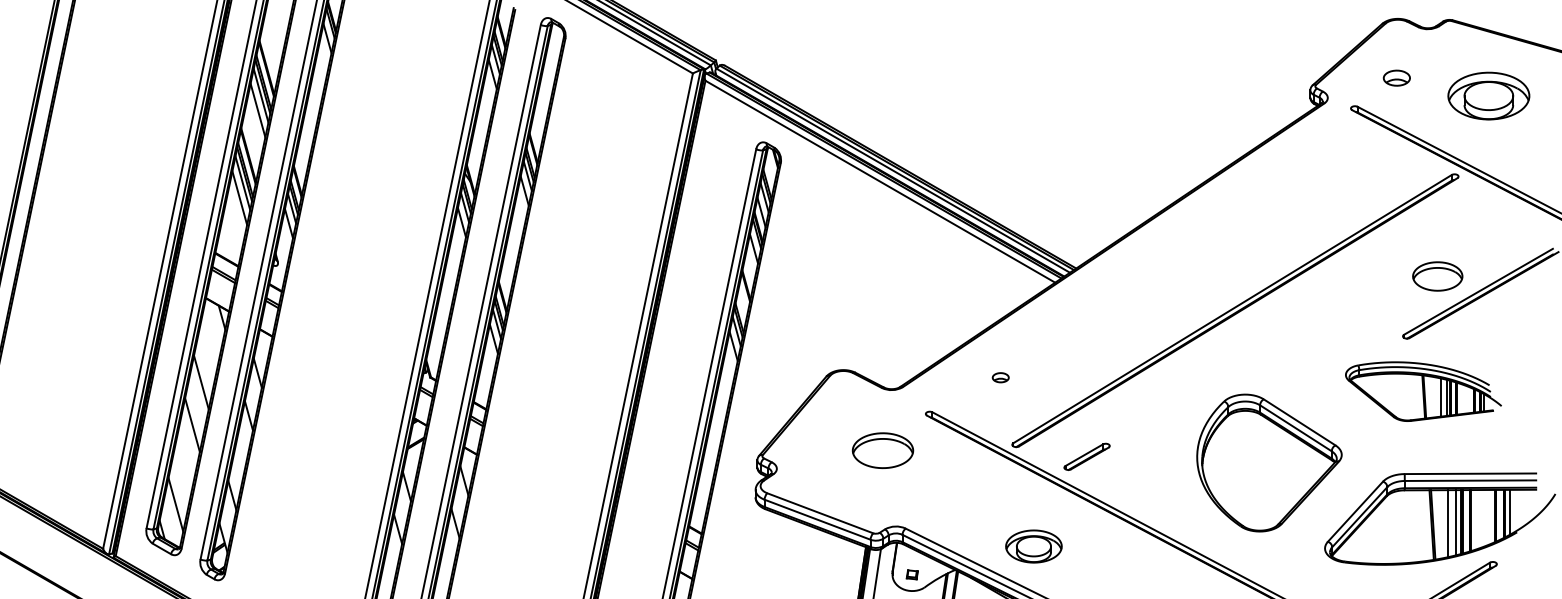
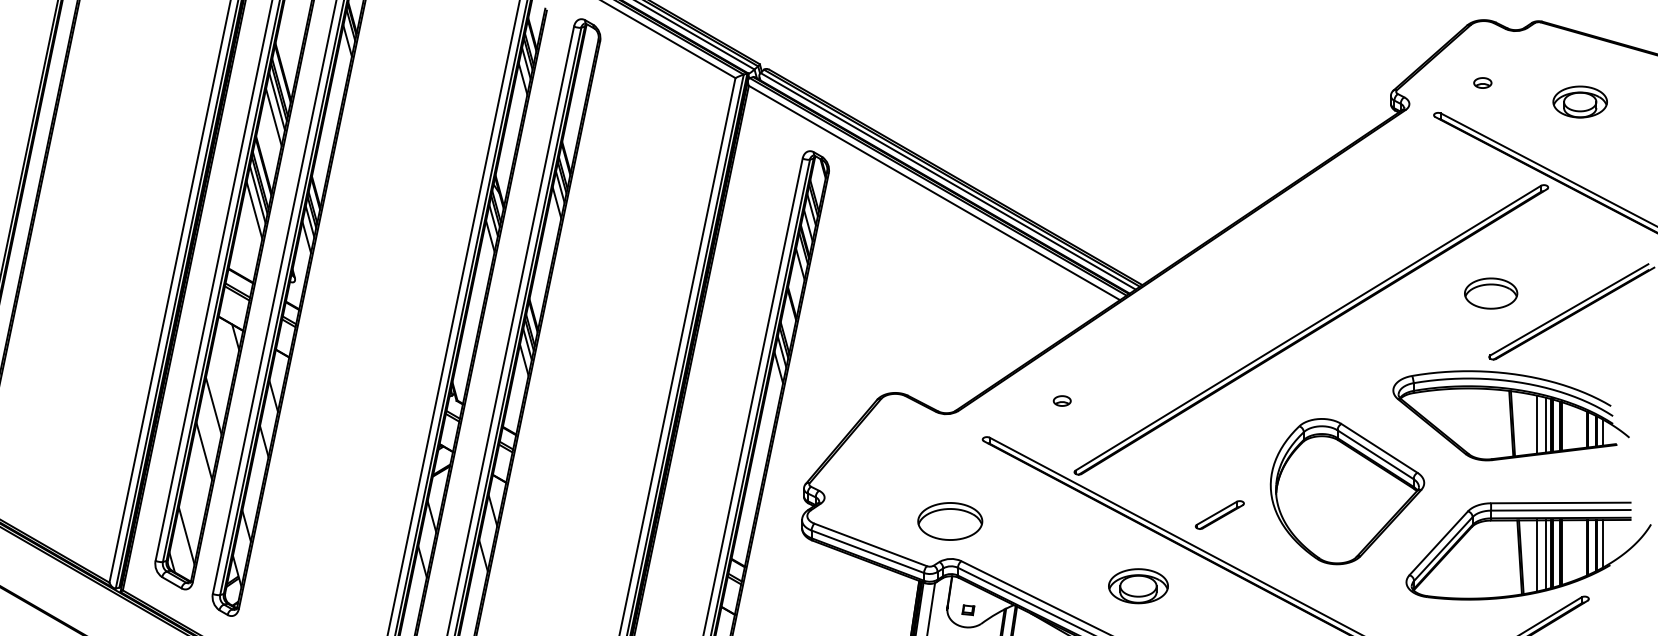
part: (1396, 77) -> (1482, 82), size x0.62
part: (1488, 95) -> (1579, 101), size x0.62
part: (1438, 276) -> (1491, 293), moved
part: (1423, 391) -> (1510, 415), size x1.43
part: (883, 450) -> (950, 521), moved
part: (1086, 456) -> (1219, 514), moved
part: (1033, 546) -> (1138, 586), moved

